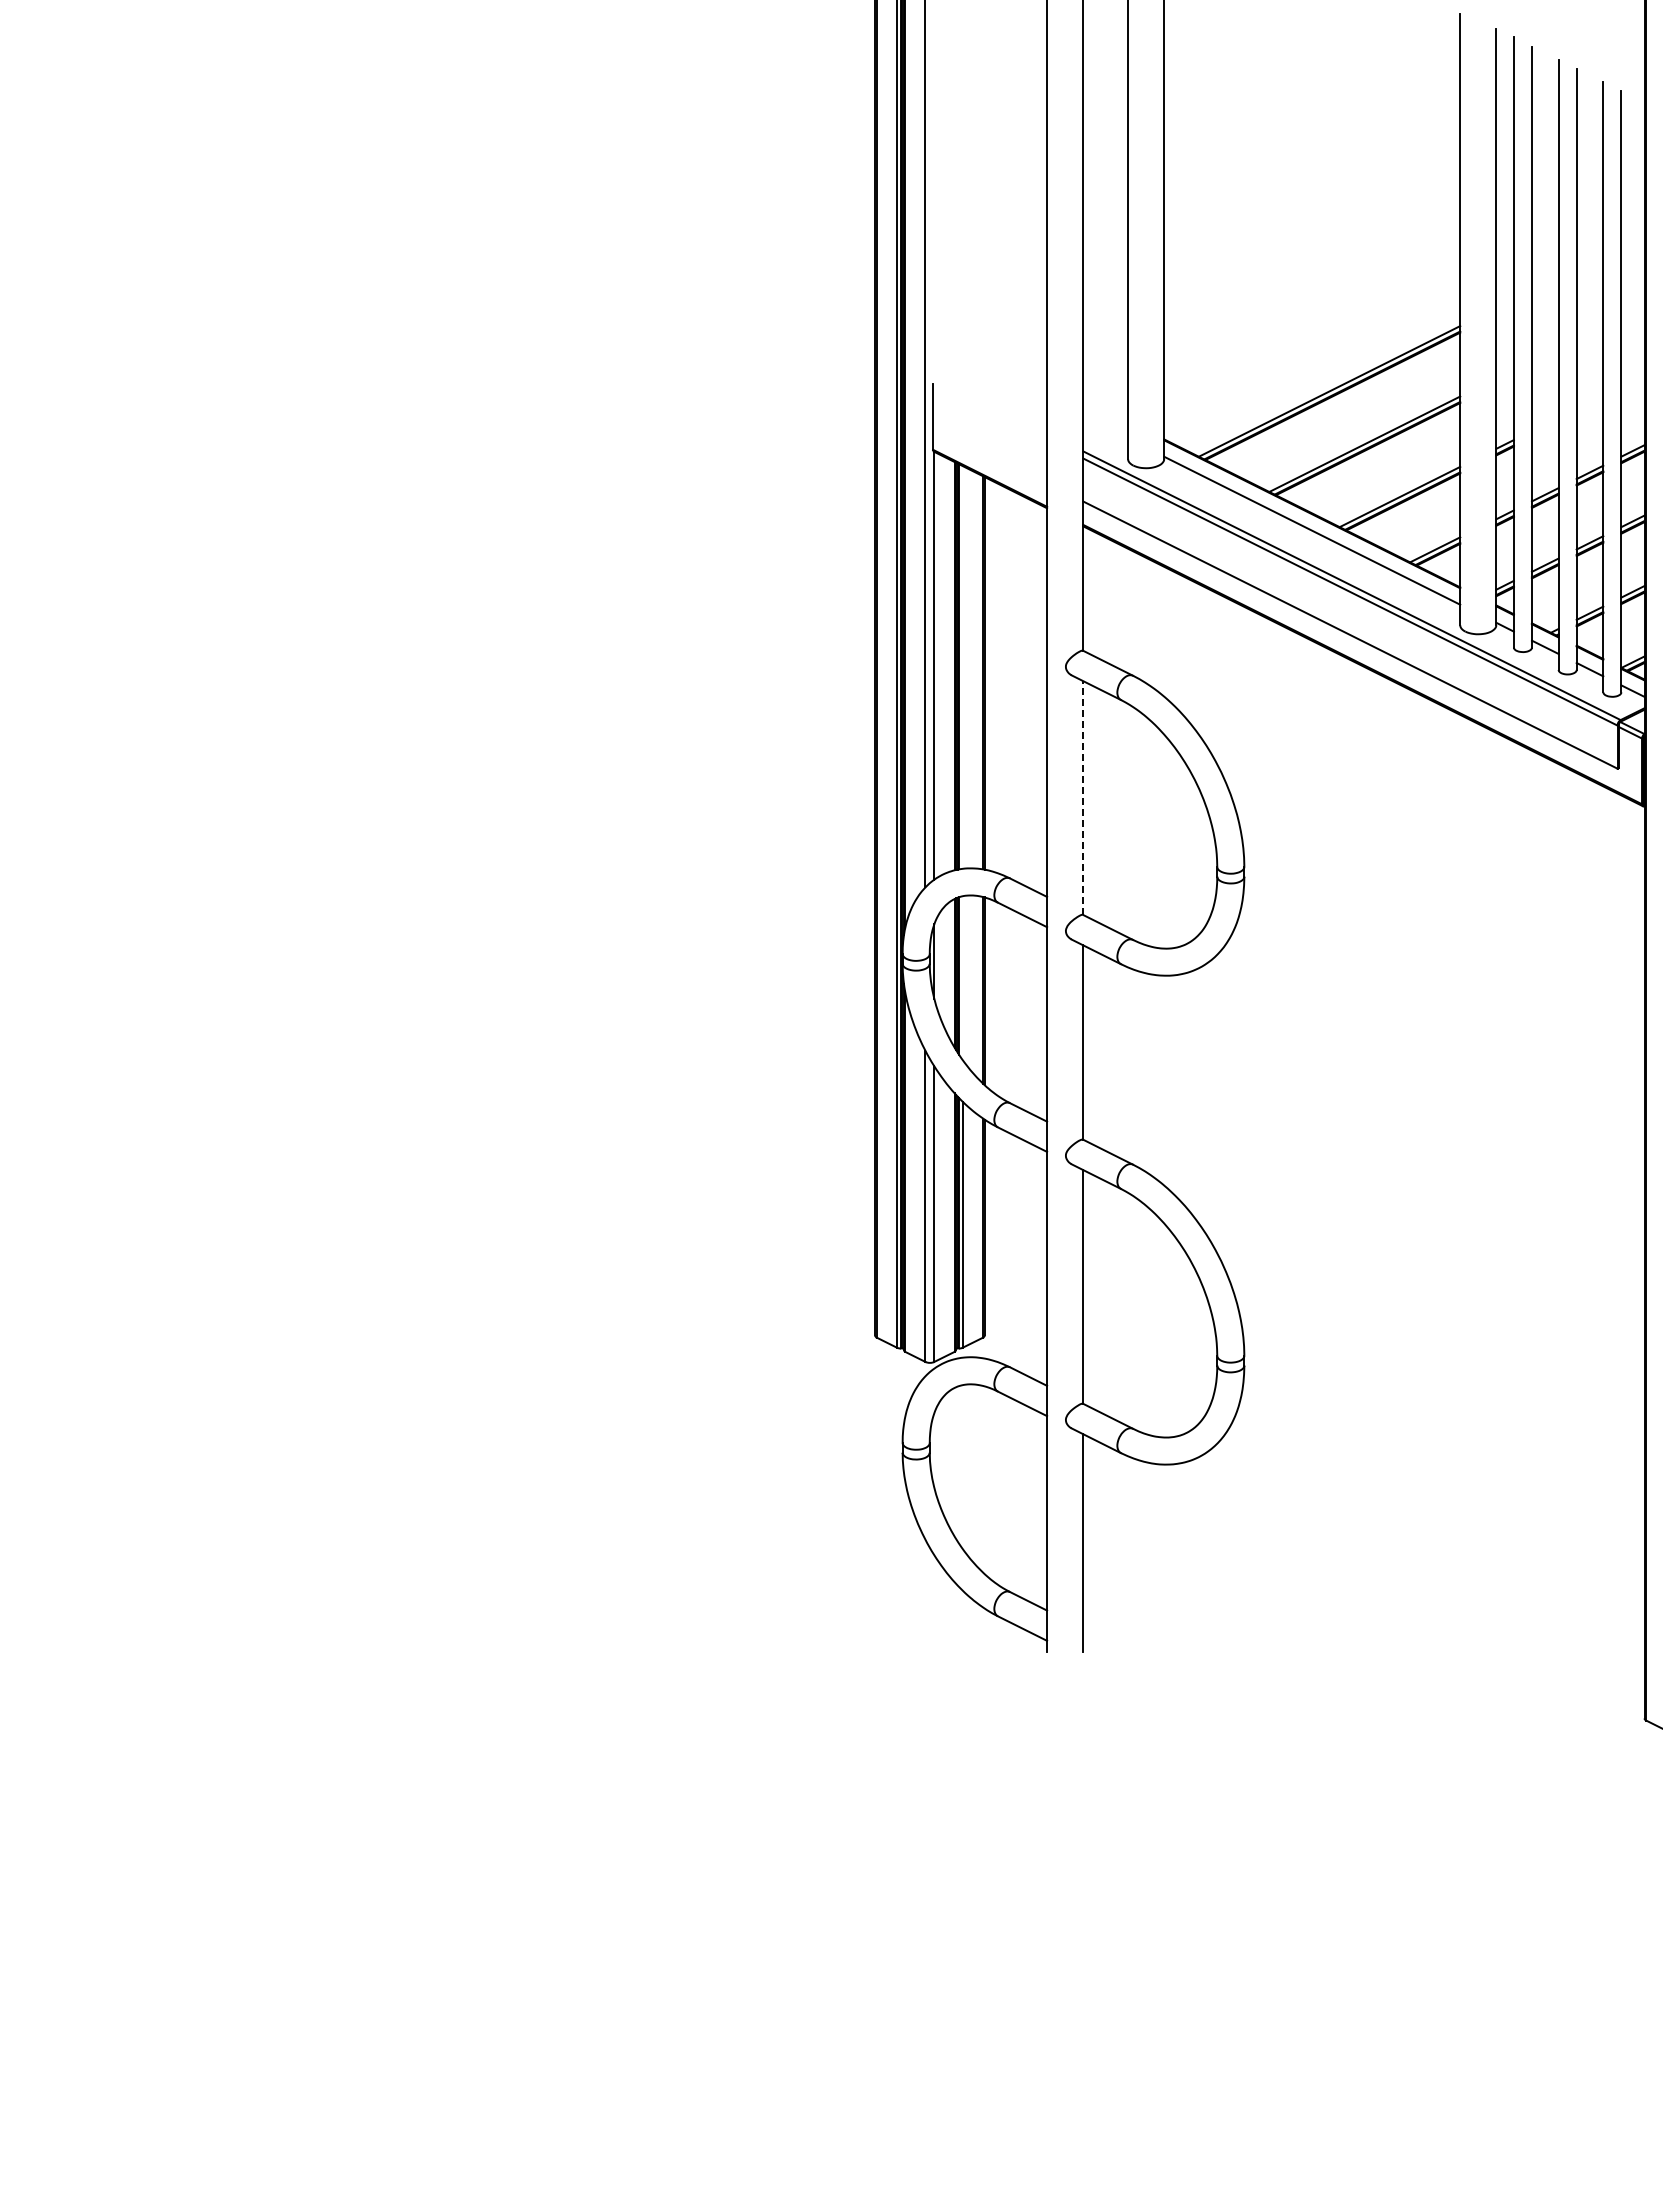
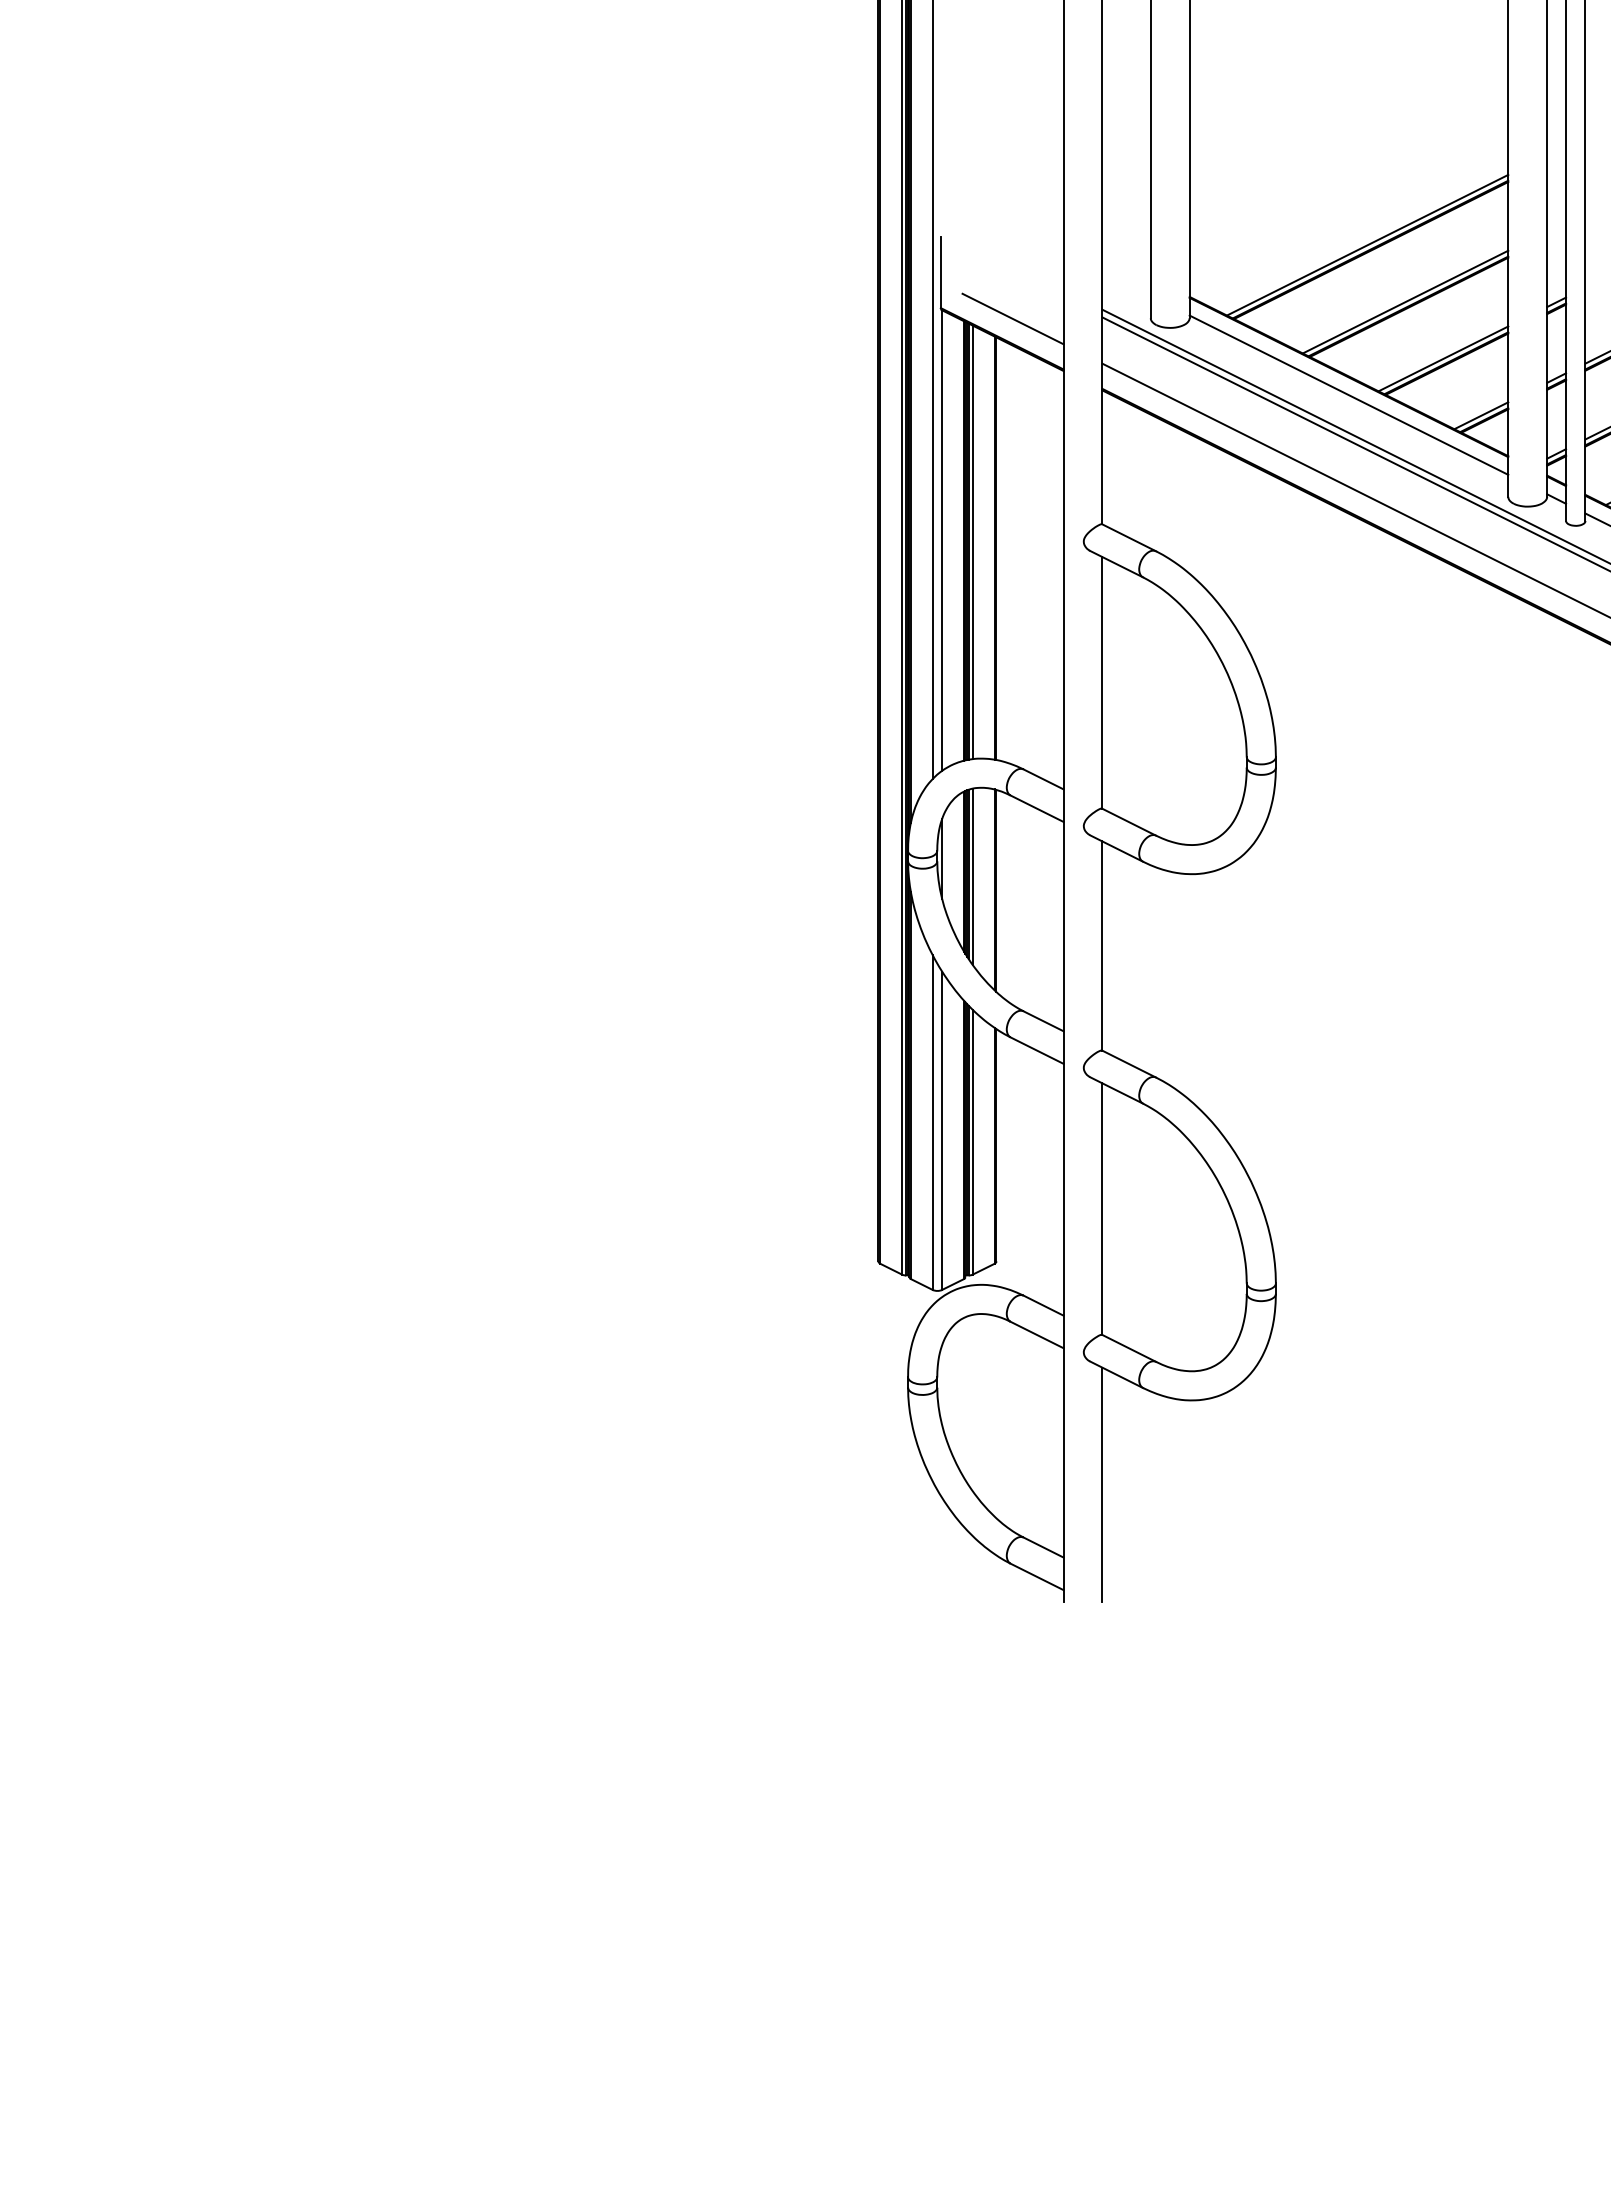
line: (1000, 459) -> (1013, 318), added
line: (962, 667) -> (972, 542), added
line: (1083, 798) -> (1102, 683), dashed -> solid
line: (962, 978) -> (972, 877), added

